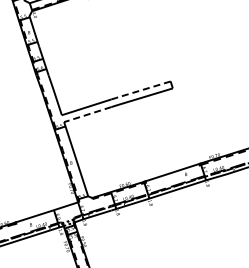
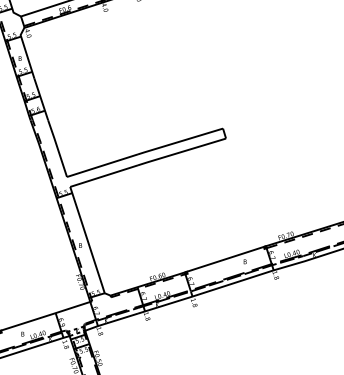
line: (140, 90) -> (179, 141), dashed -> solid
line: (87, 114) -> (103, 175), dashed -> solid

